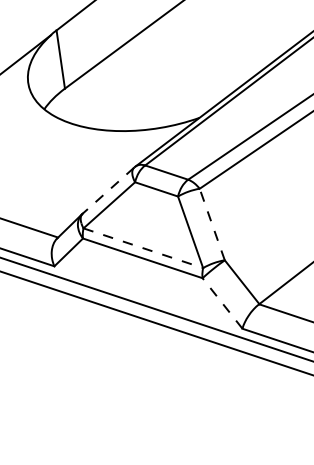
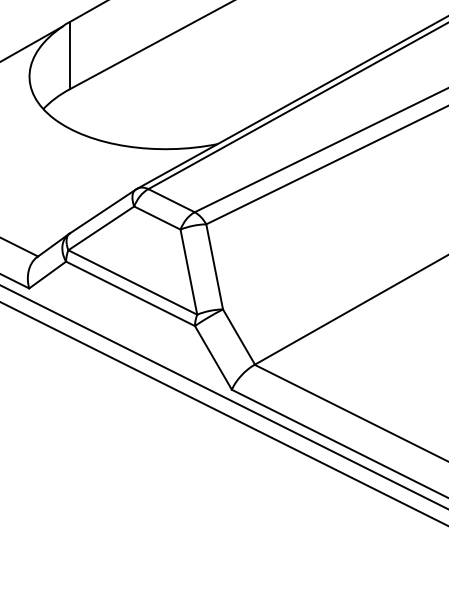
line: (108, 190) -> (102, 211), dashed -> solid
line: (212, 224) -> (214, 266), dashed -> solid
line: (143, 248) -> (133, 282), dashed -> solid
line: (222, 303) -> (213, 357), dashed -> solid

